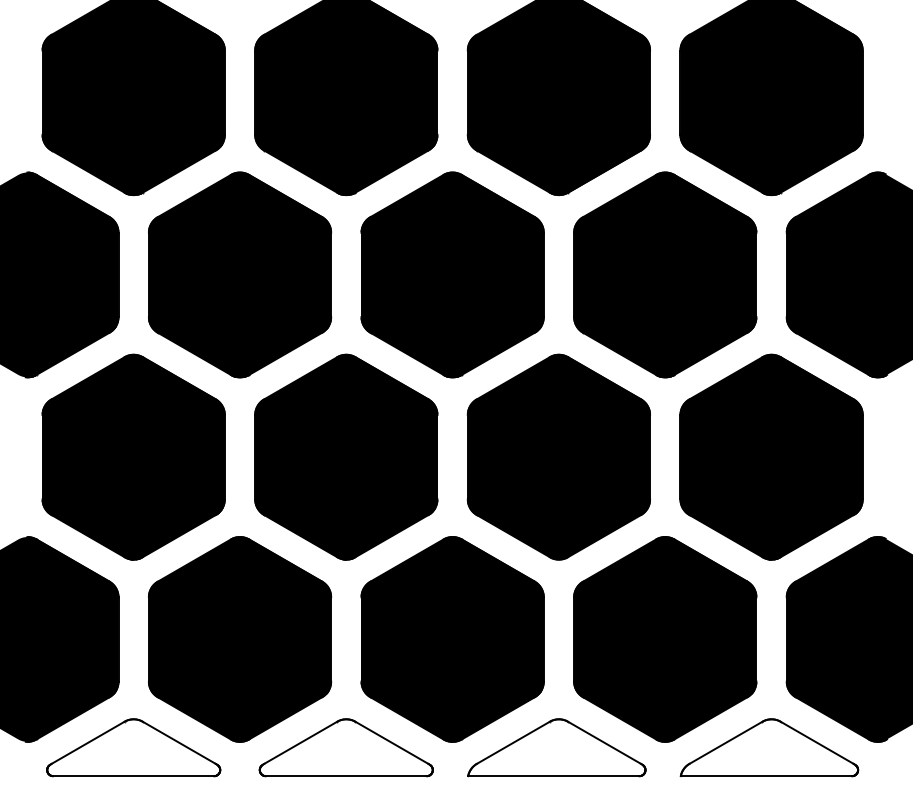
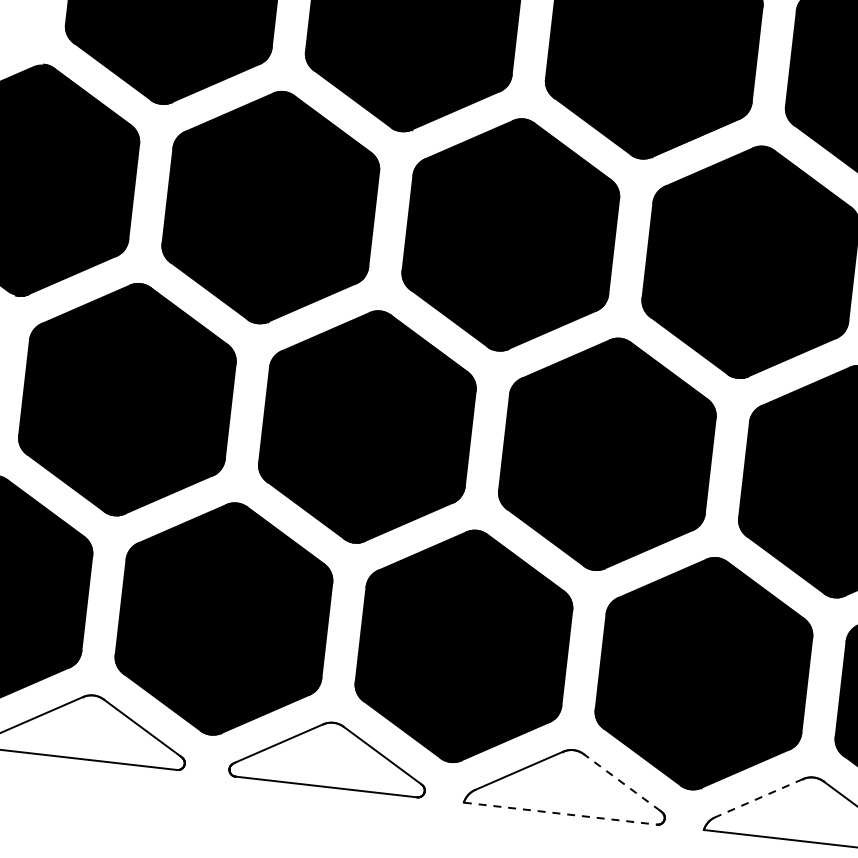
line: (604, 742) -> (622, 782), solid -> dashed
line: (725, 743) -> (758, 798), solid -> dashed
line: (553, 776) -> (560, 814), solid -> dashed

